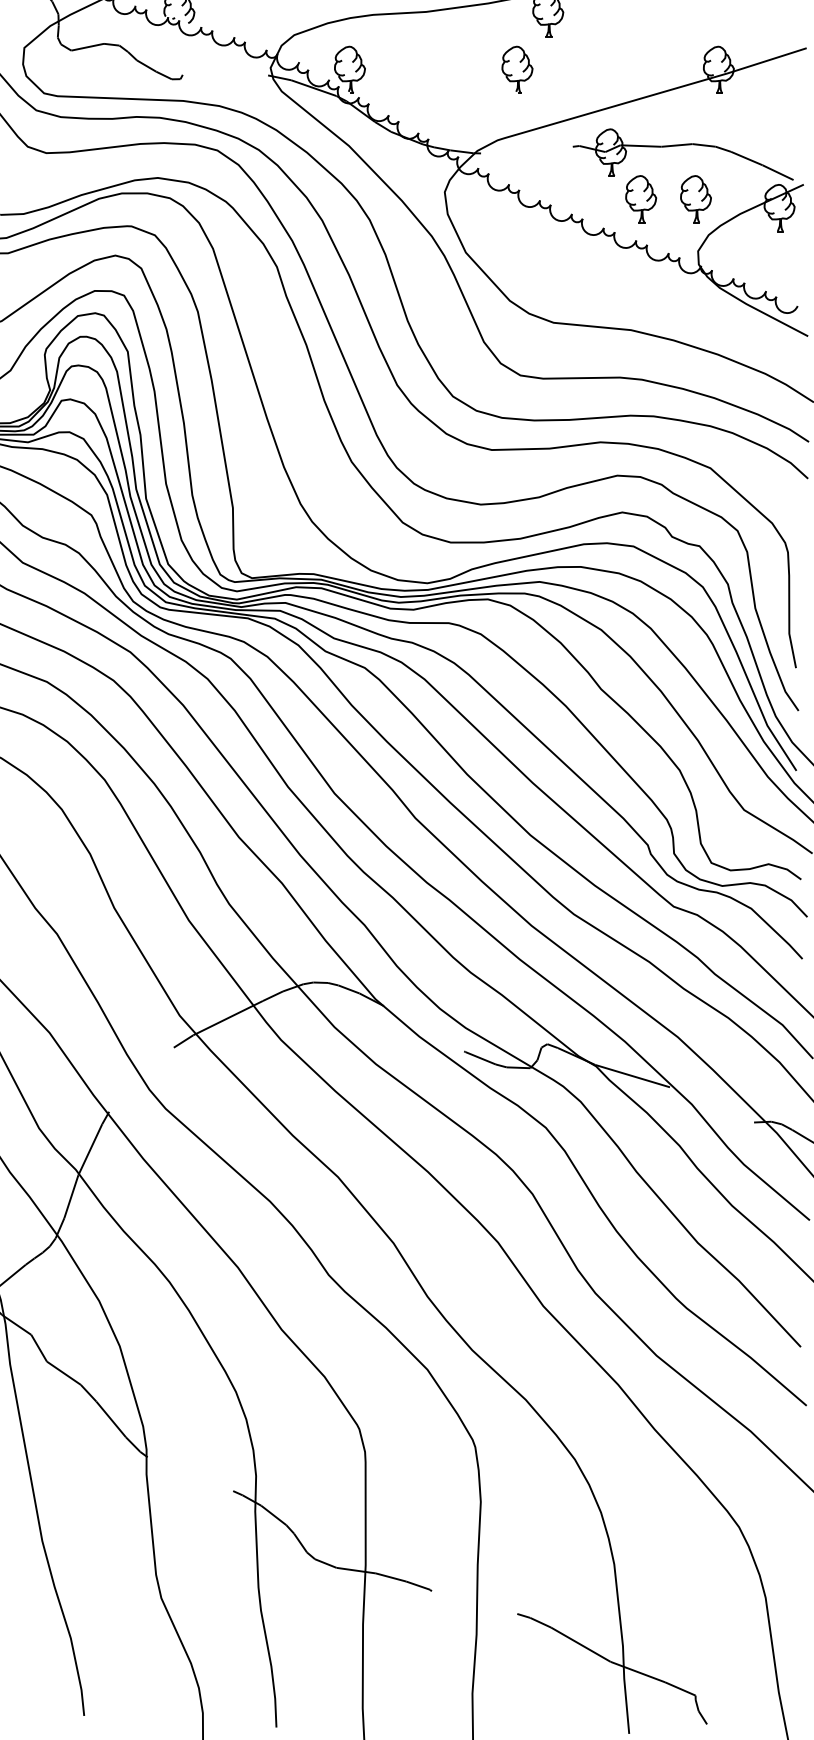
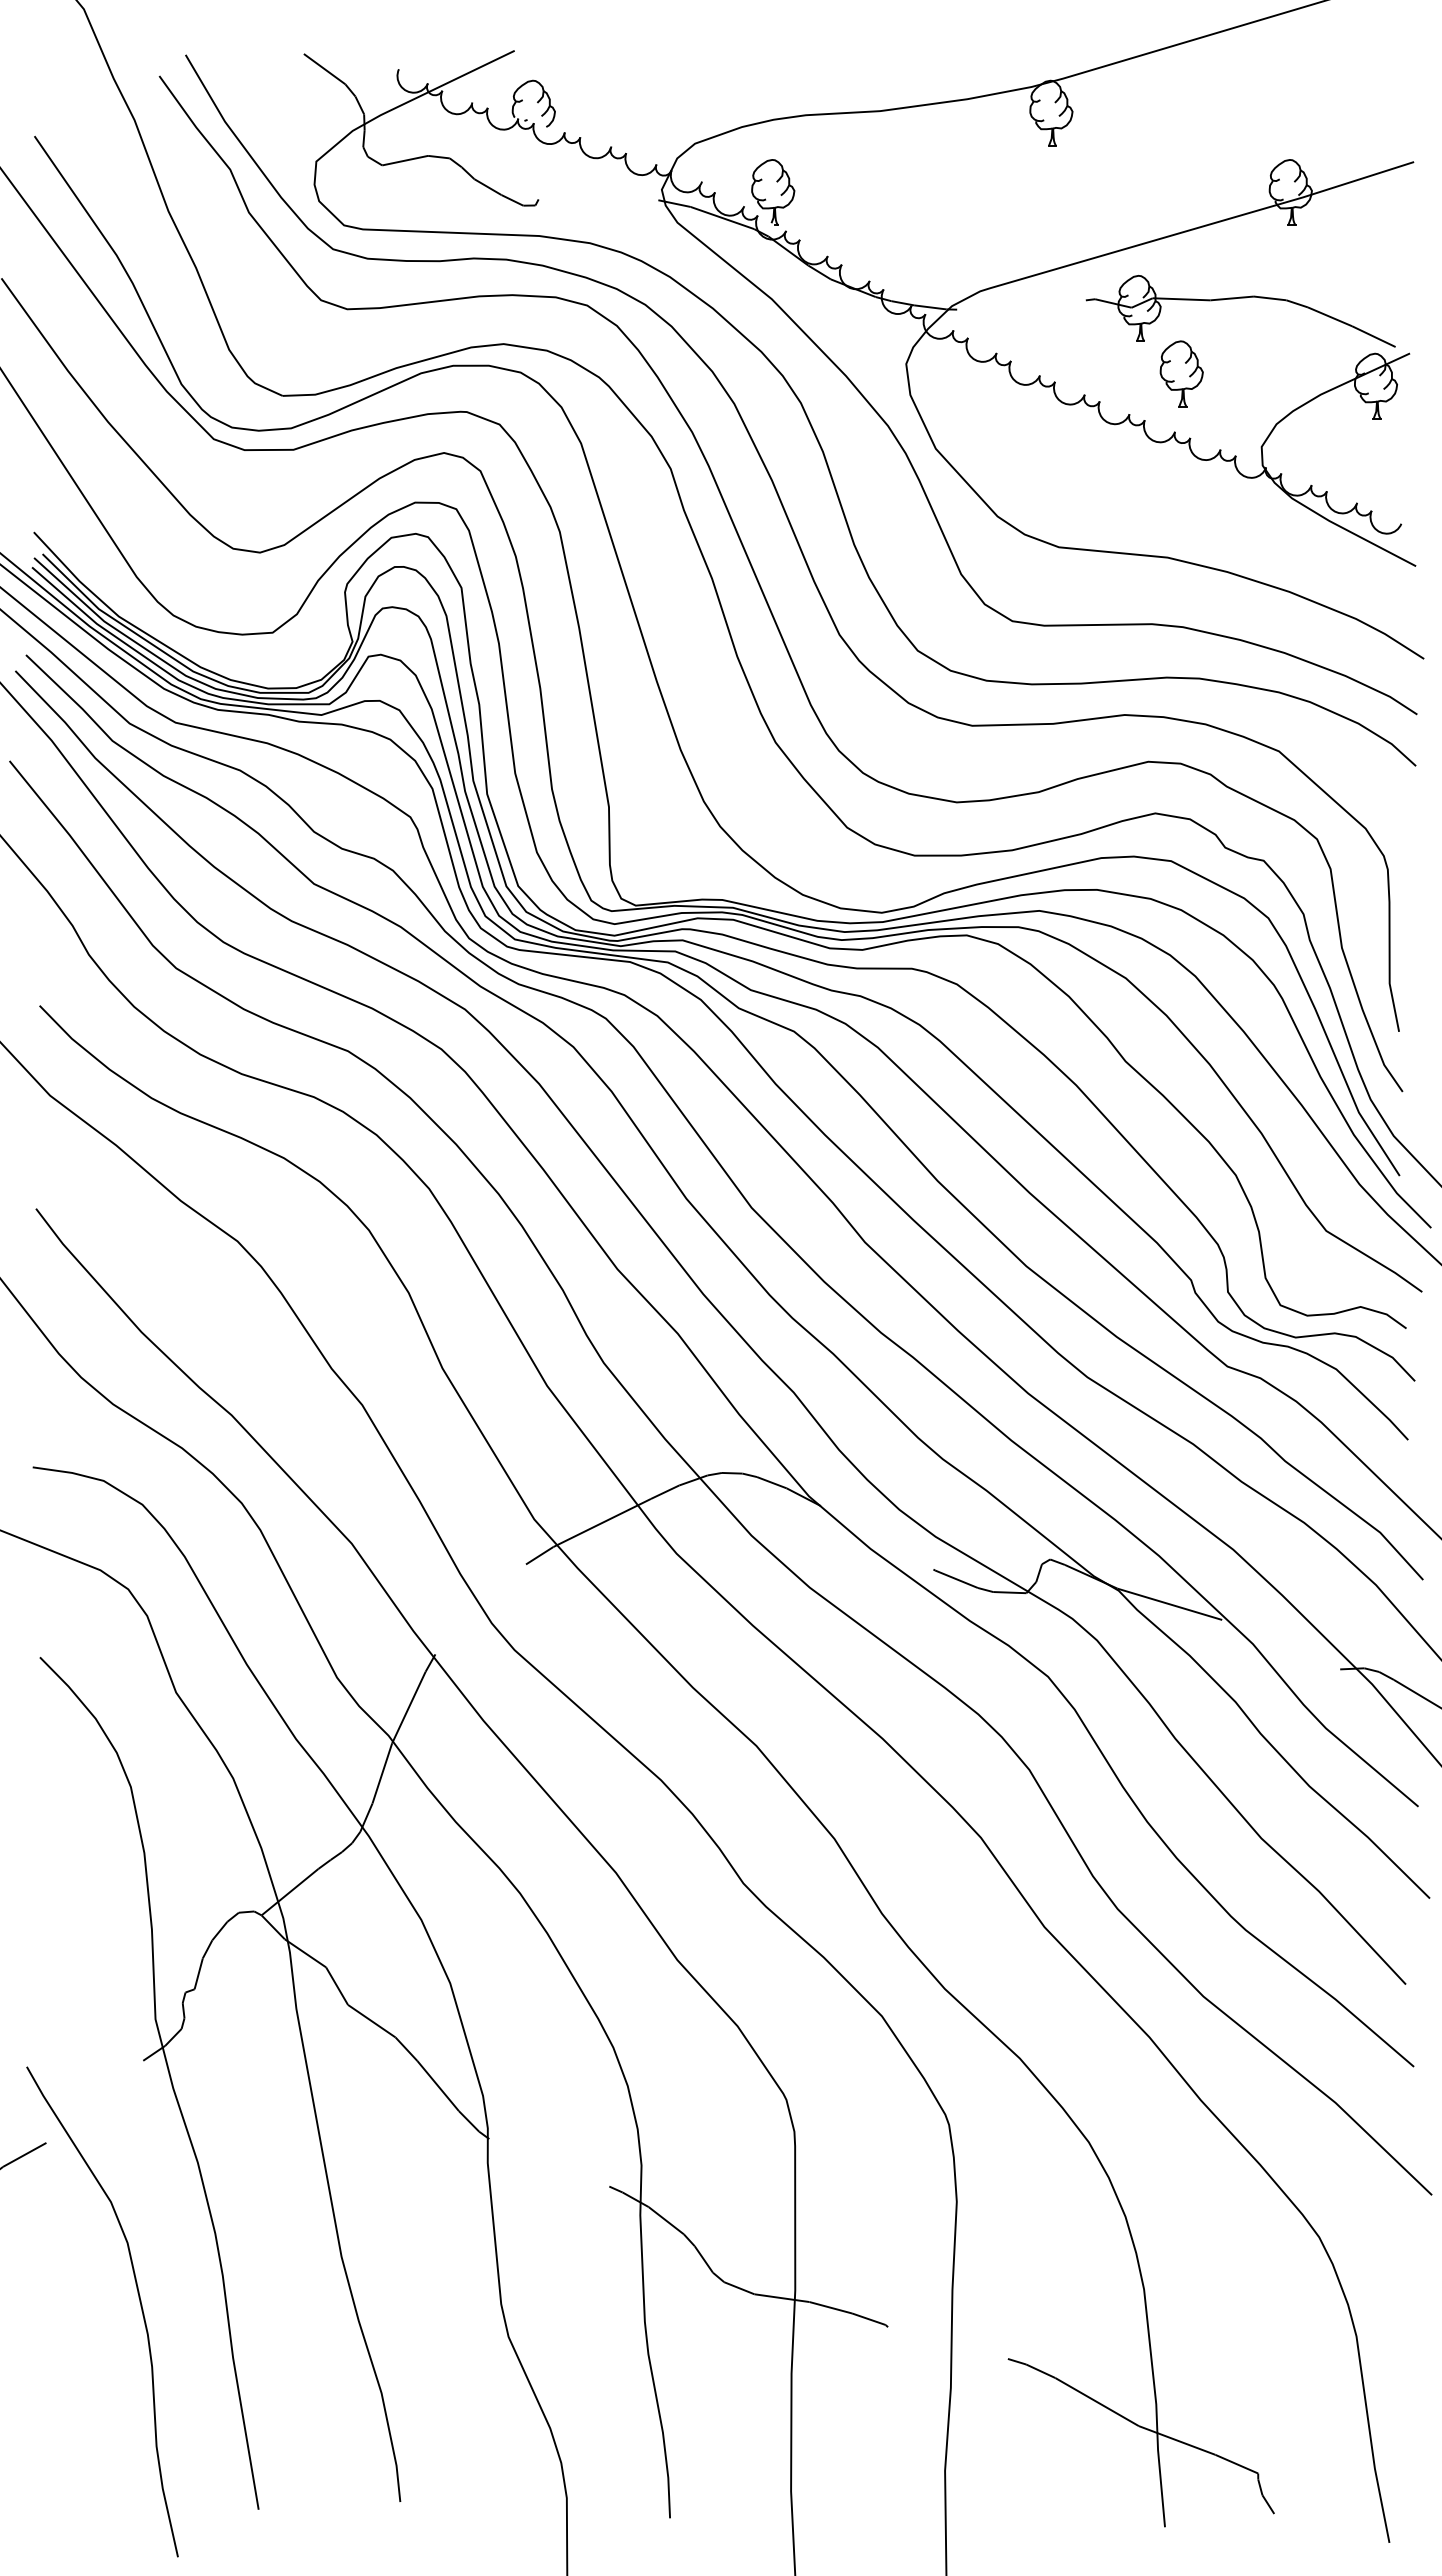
part: (517, 69) -> (1008, 192), removed
part: (695, 198) -> (1258, 373), removed

